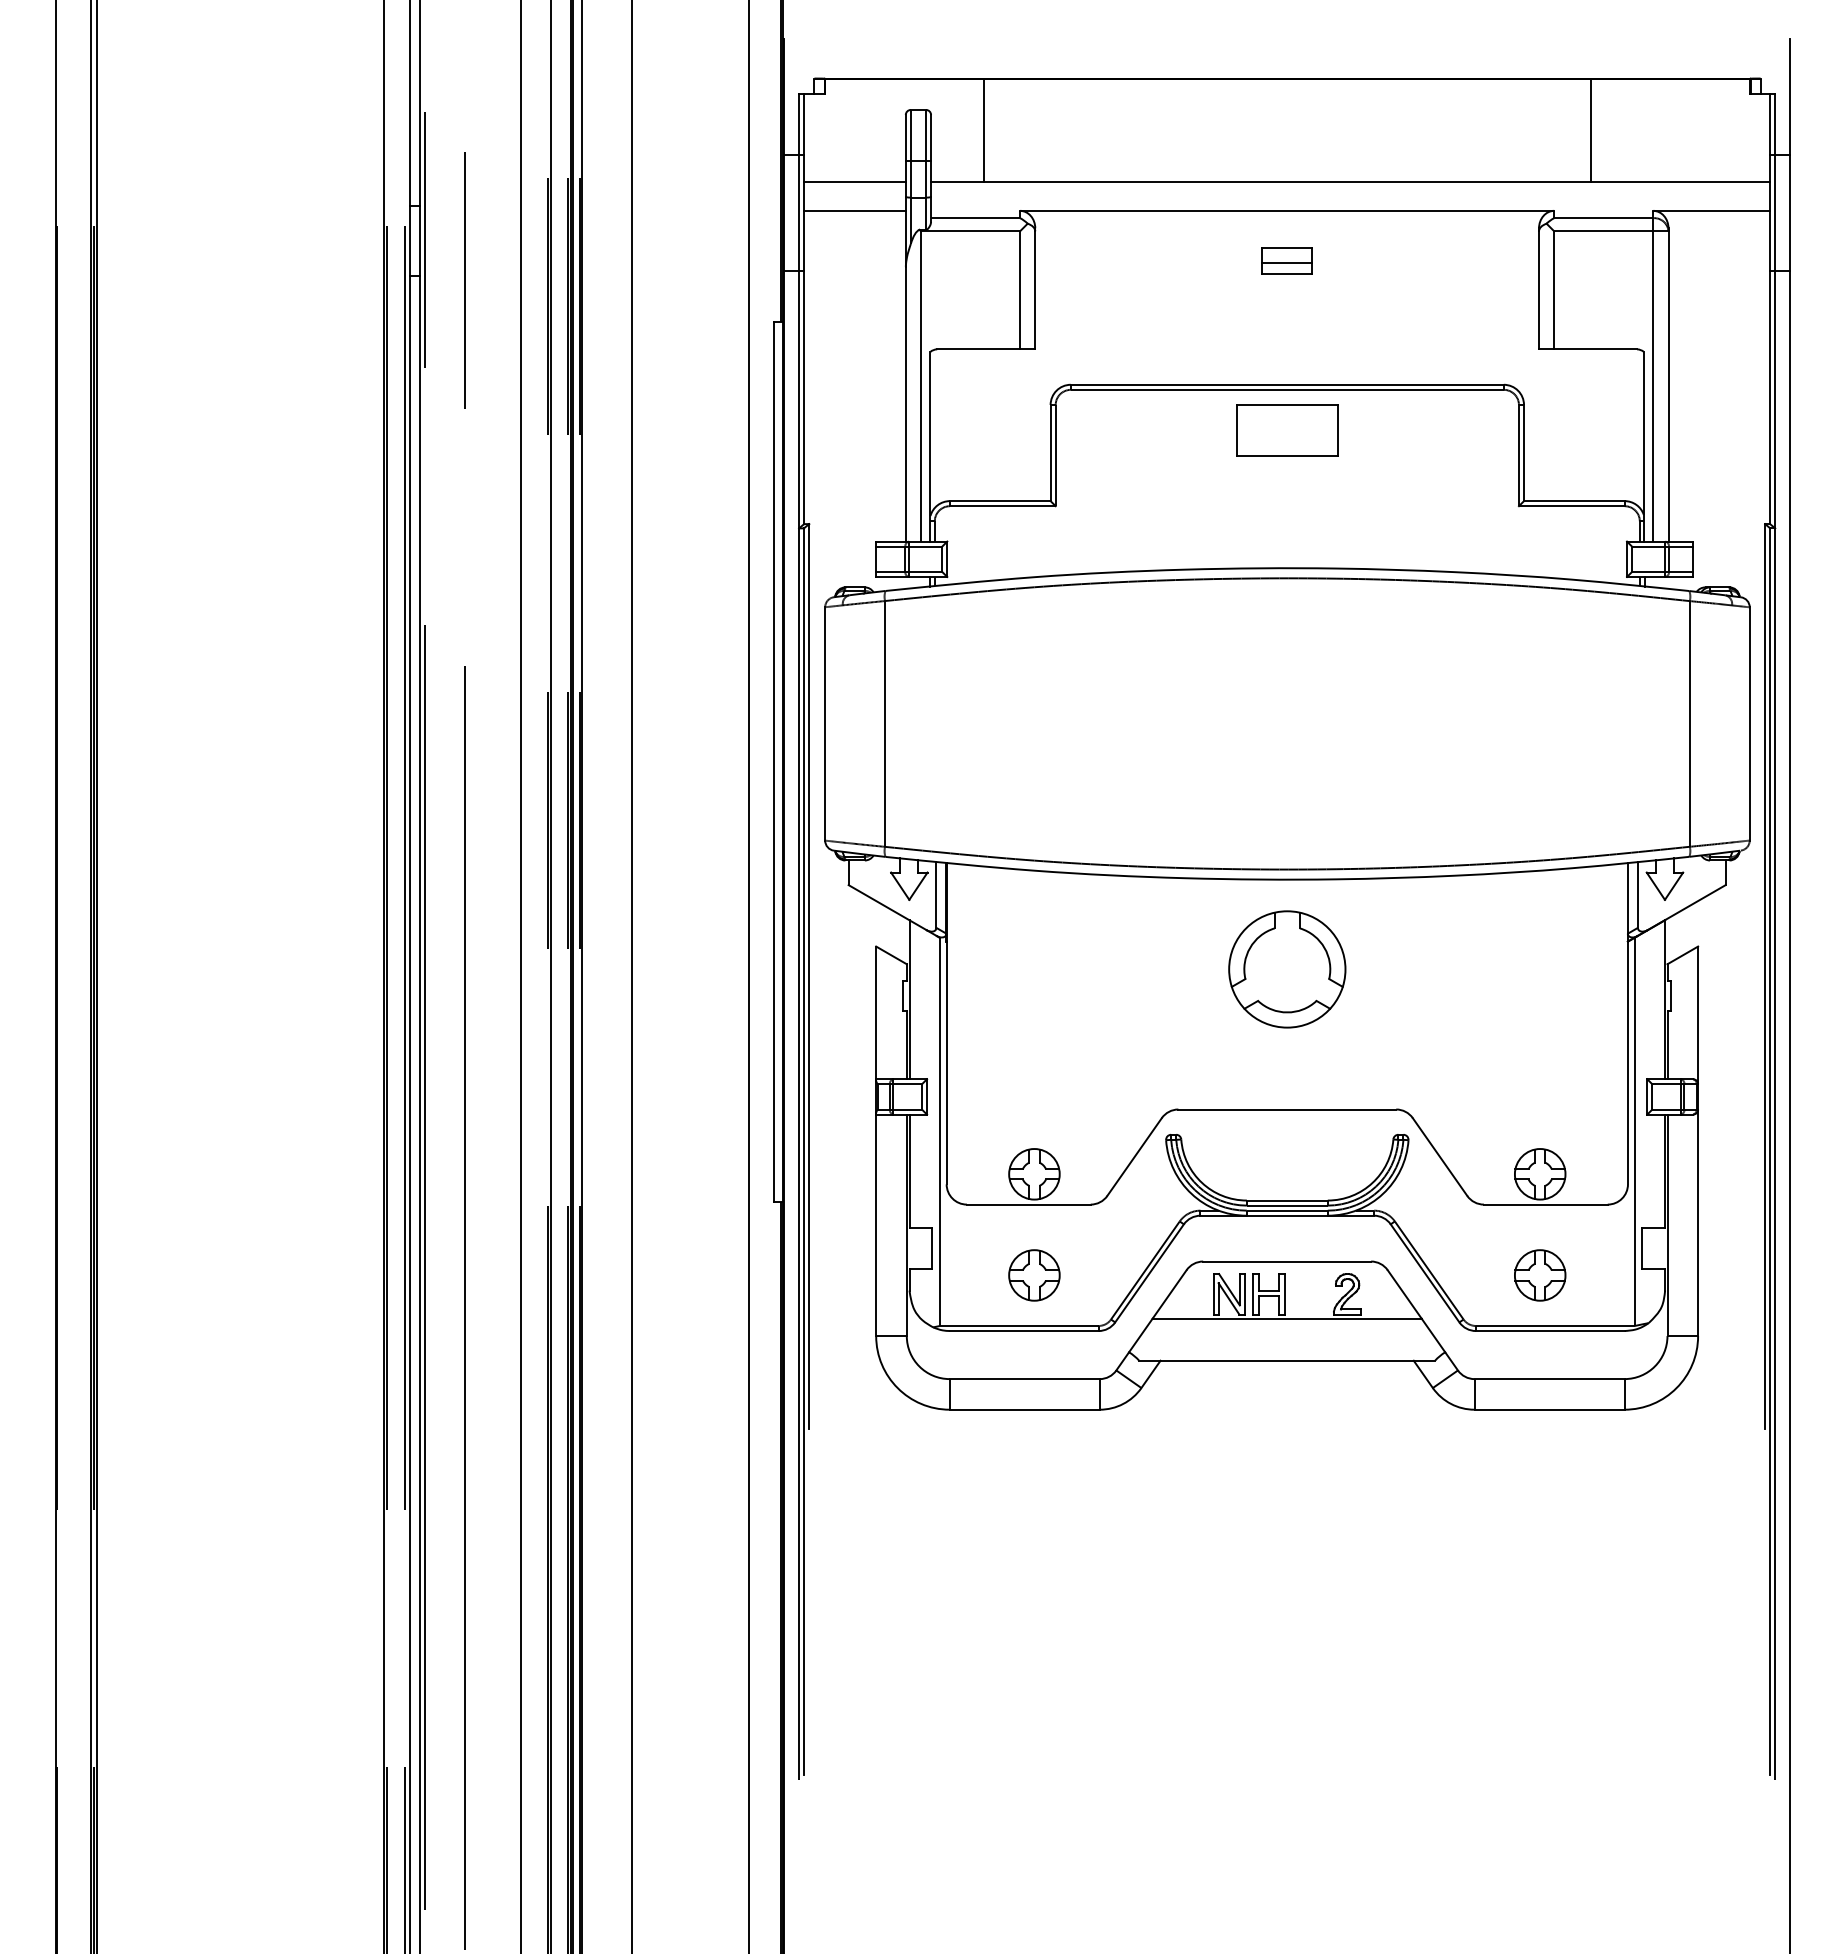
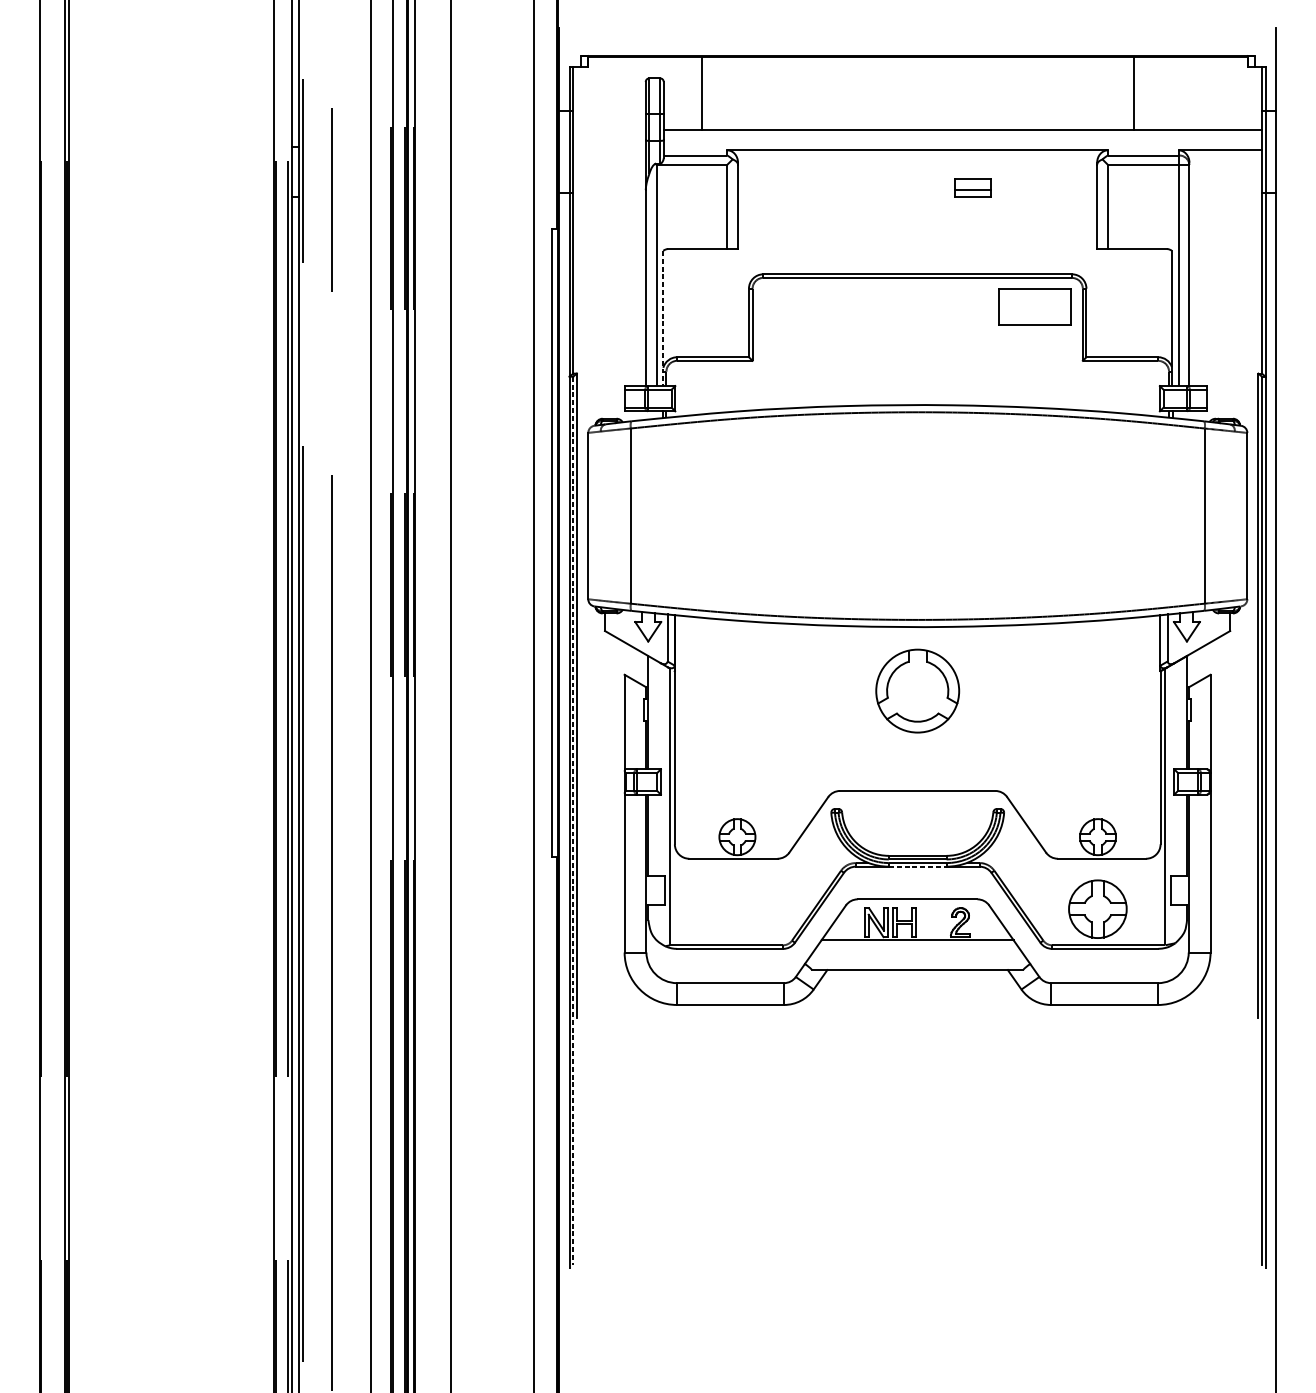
line: (854, 181) -> (609, 129), removed
line: (854, 210) -> (609, 150), removed
part: (1286, 260) -> (972, 187), moved
part: (1287, 430) -> (1035, 306), moved
line: (930, 446) -> (663, 318), solid -> dashed
line: (804, 1152) -> (573, 821), solid -> dashed
line: (1287, 1215) -> (917, 866), solid -> dashed
part: (1034, 1275) -> (737, 909), removed
part: (1540, 1275) -> (1098, 909), size x1.6

